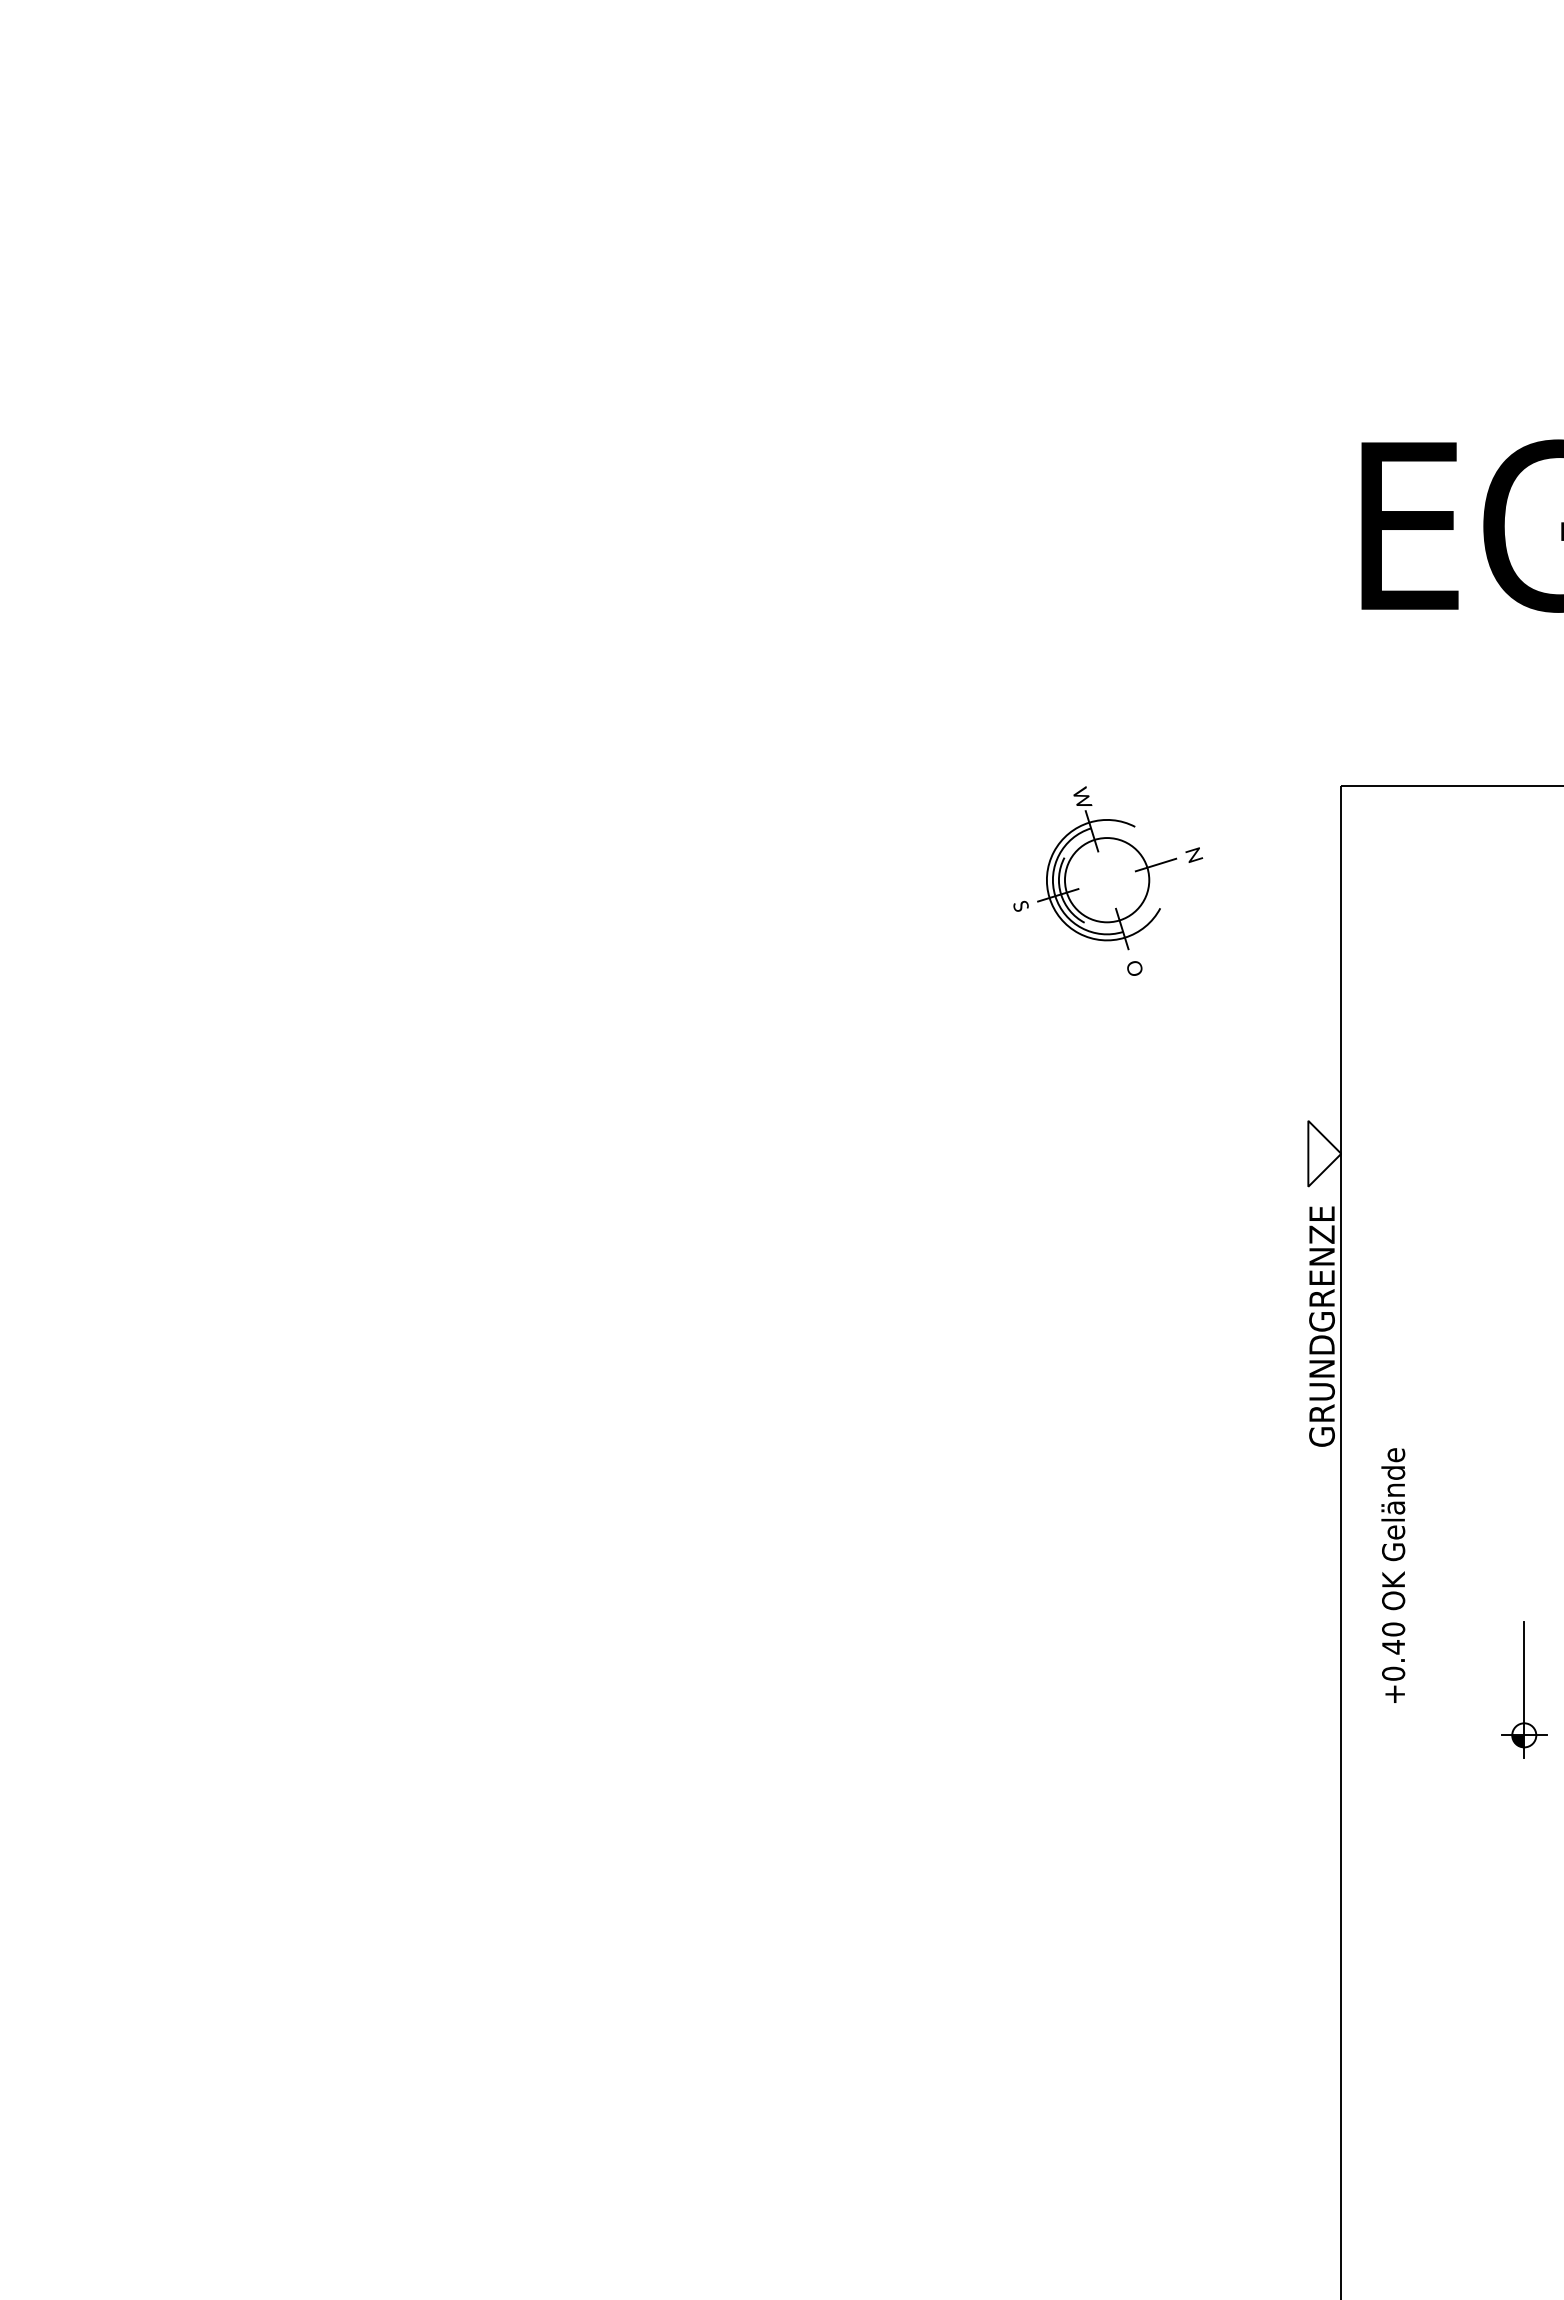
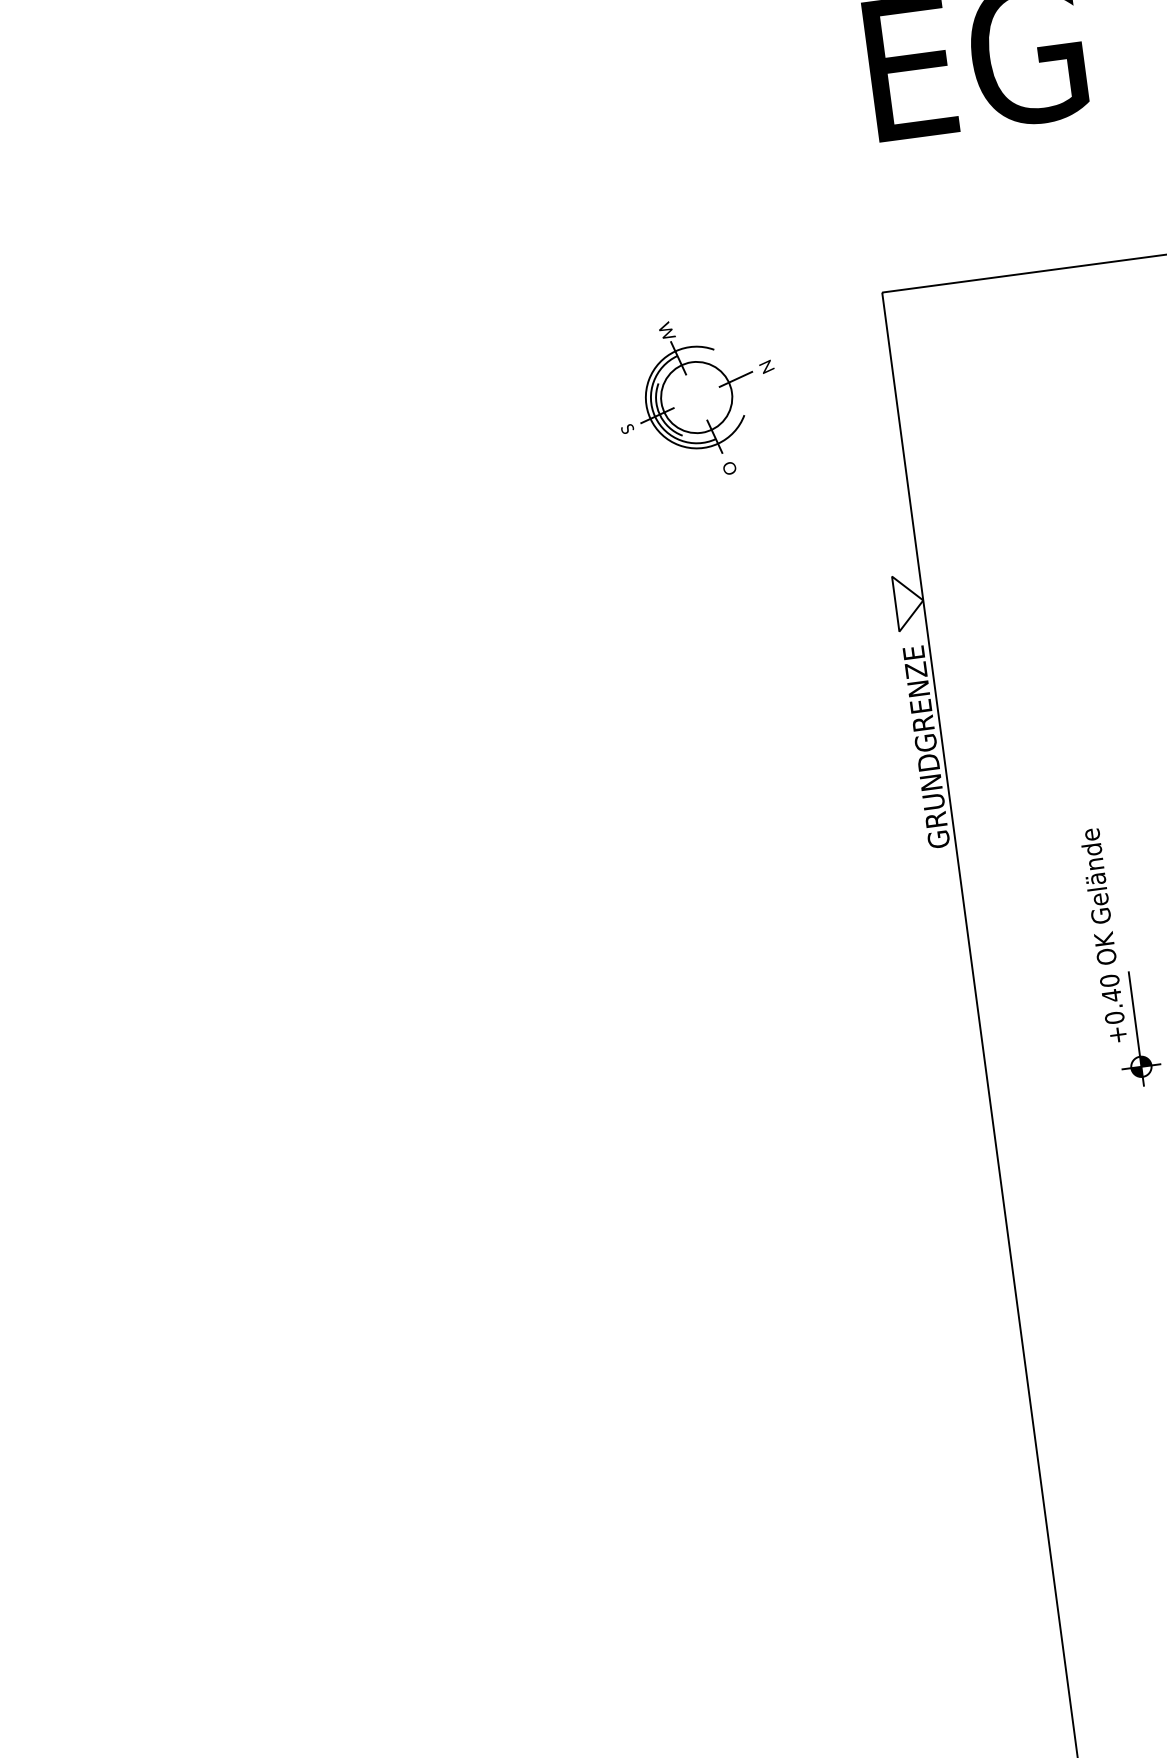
text: (1393, 1575) -> (1103, 935), moved
fill: (1530, 1729) -> (1145, 1061), added

